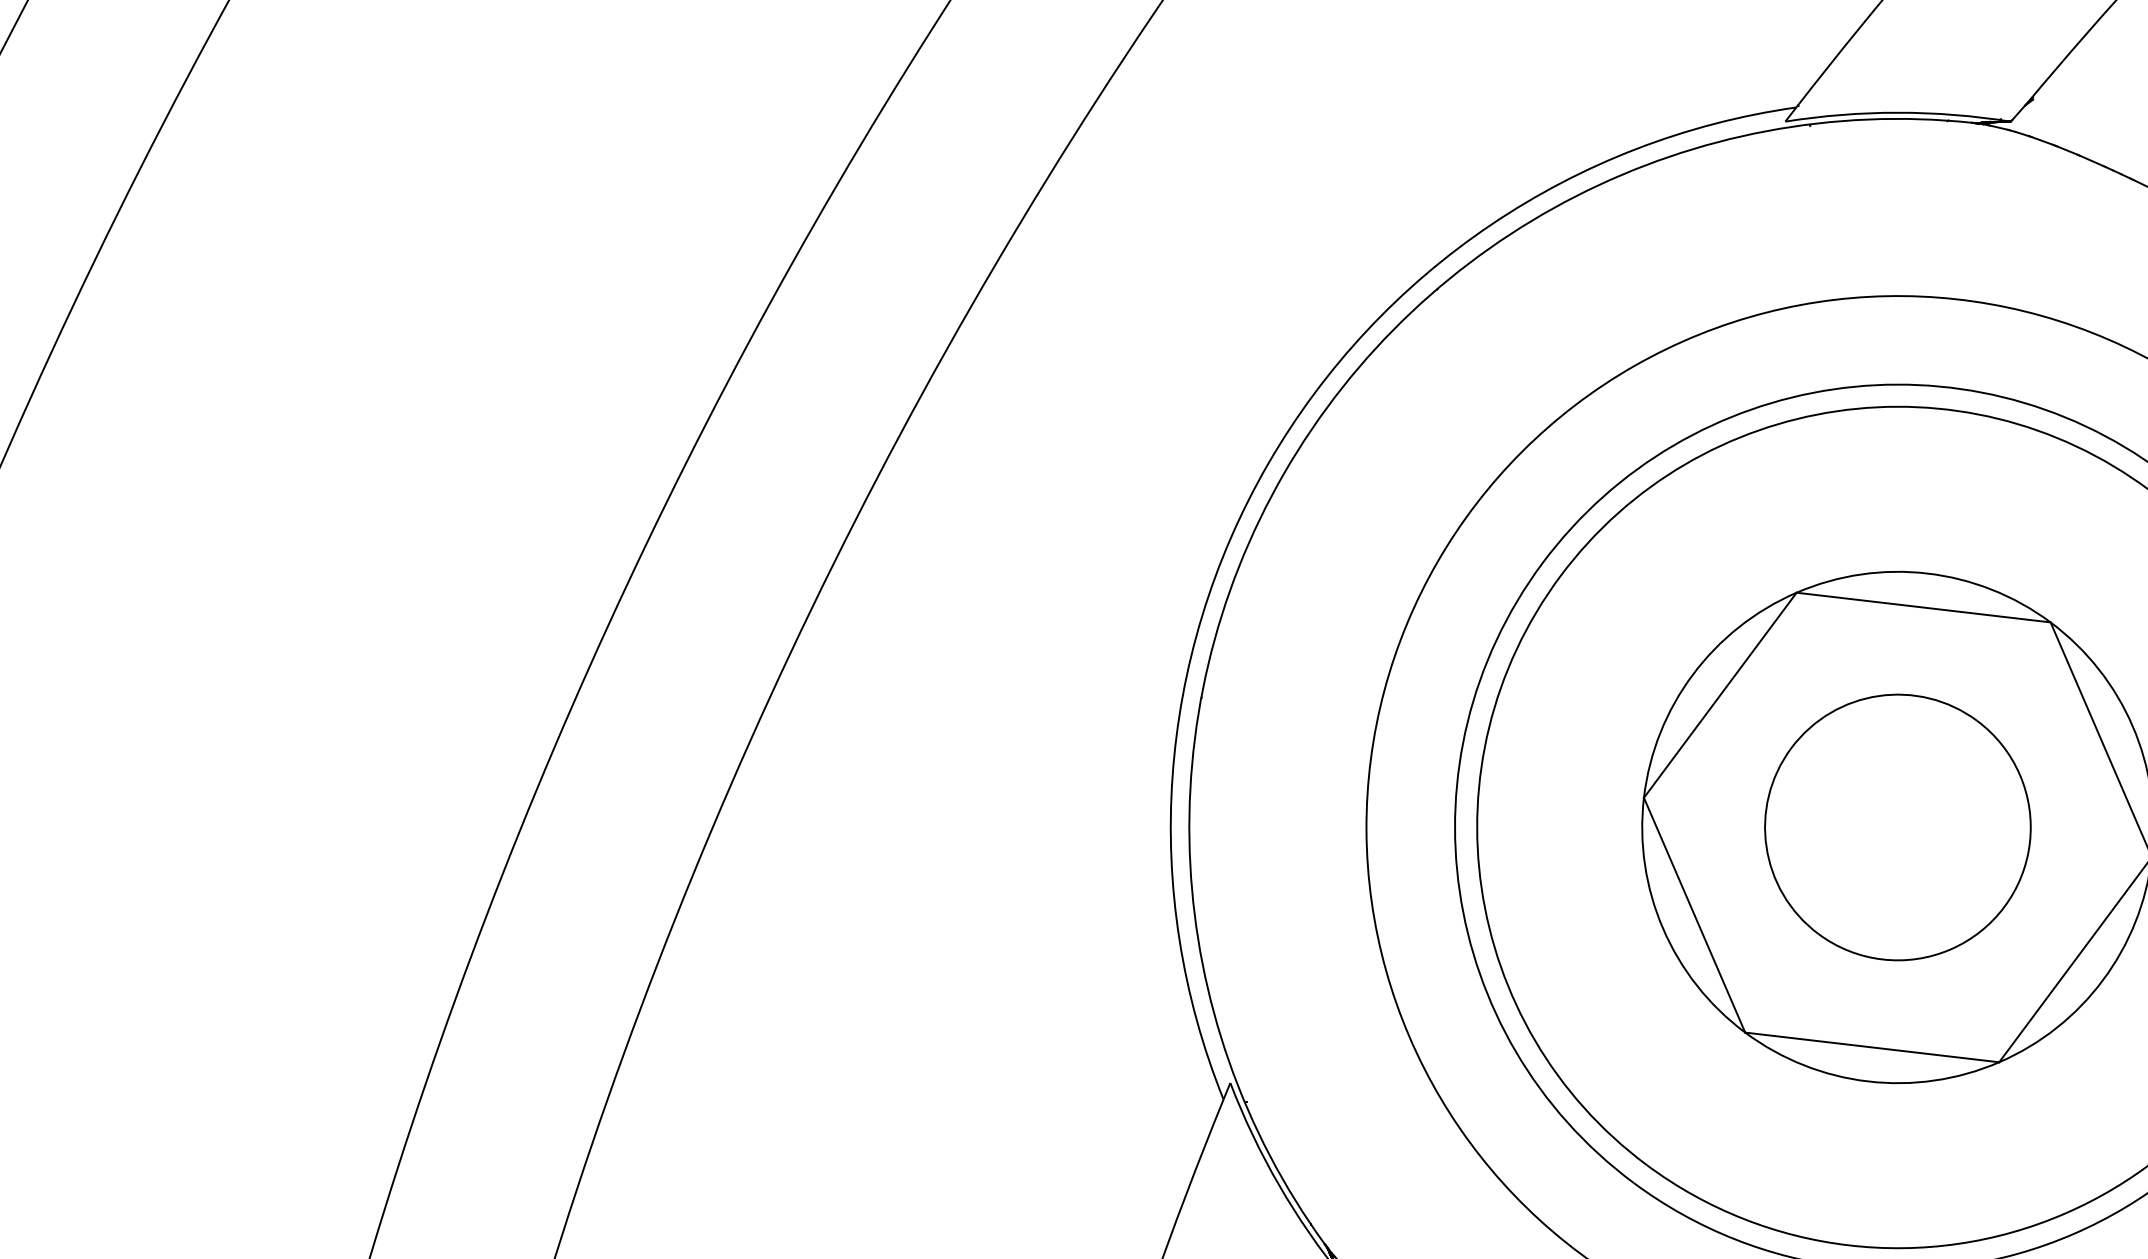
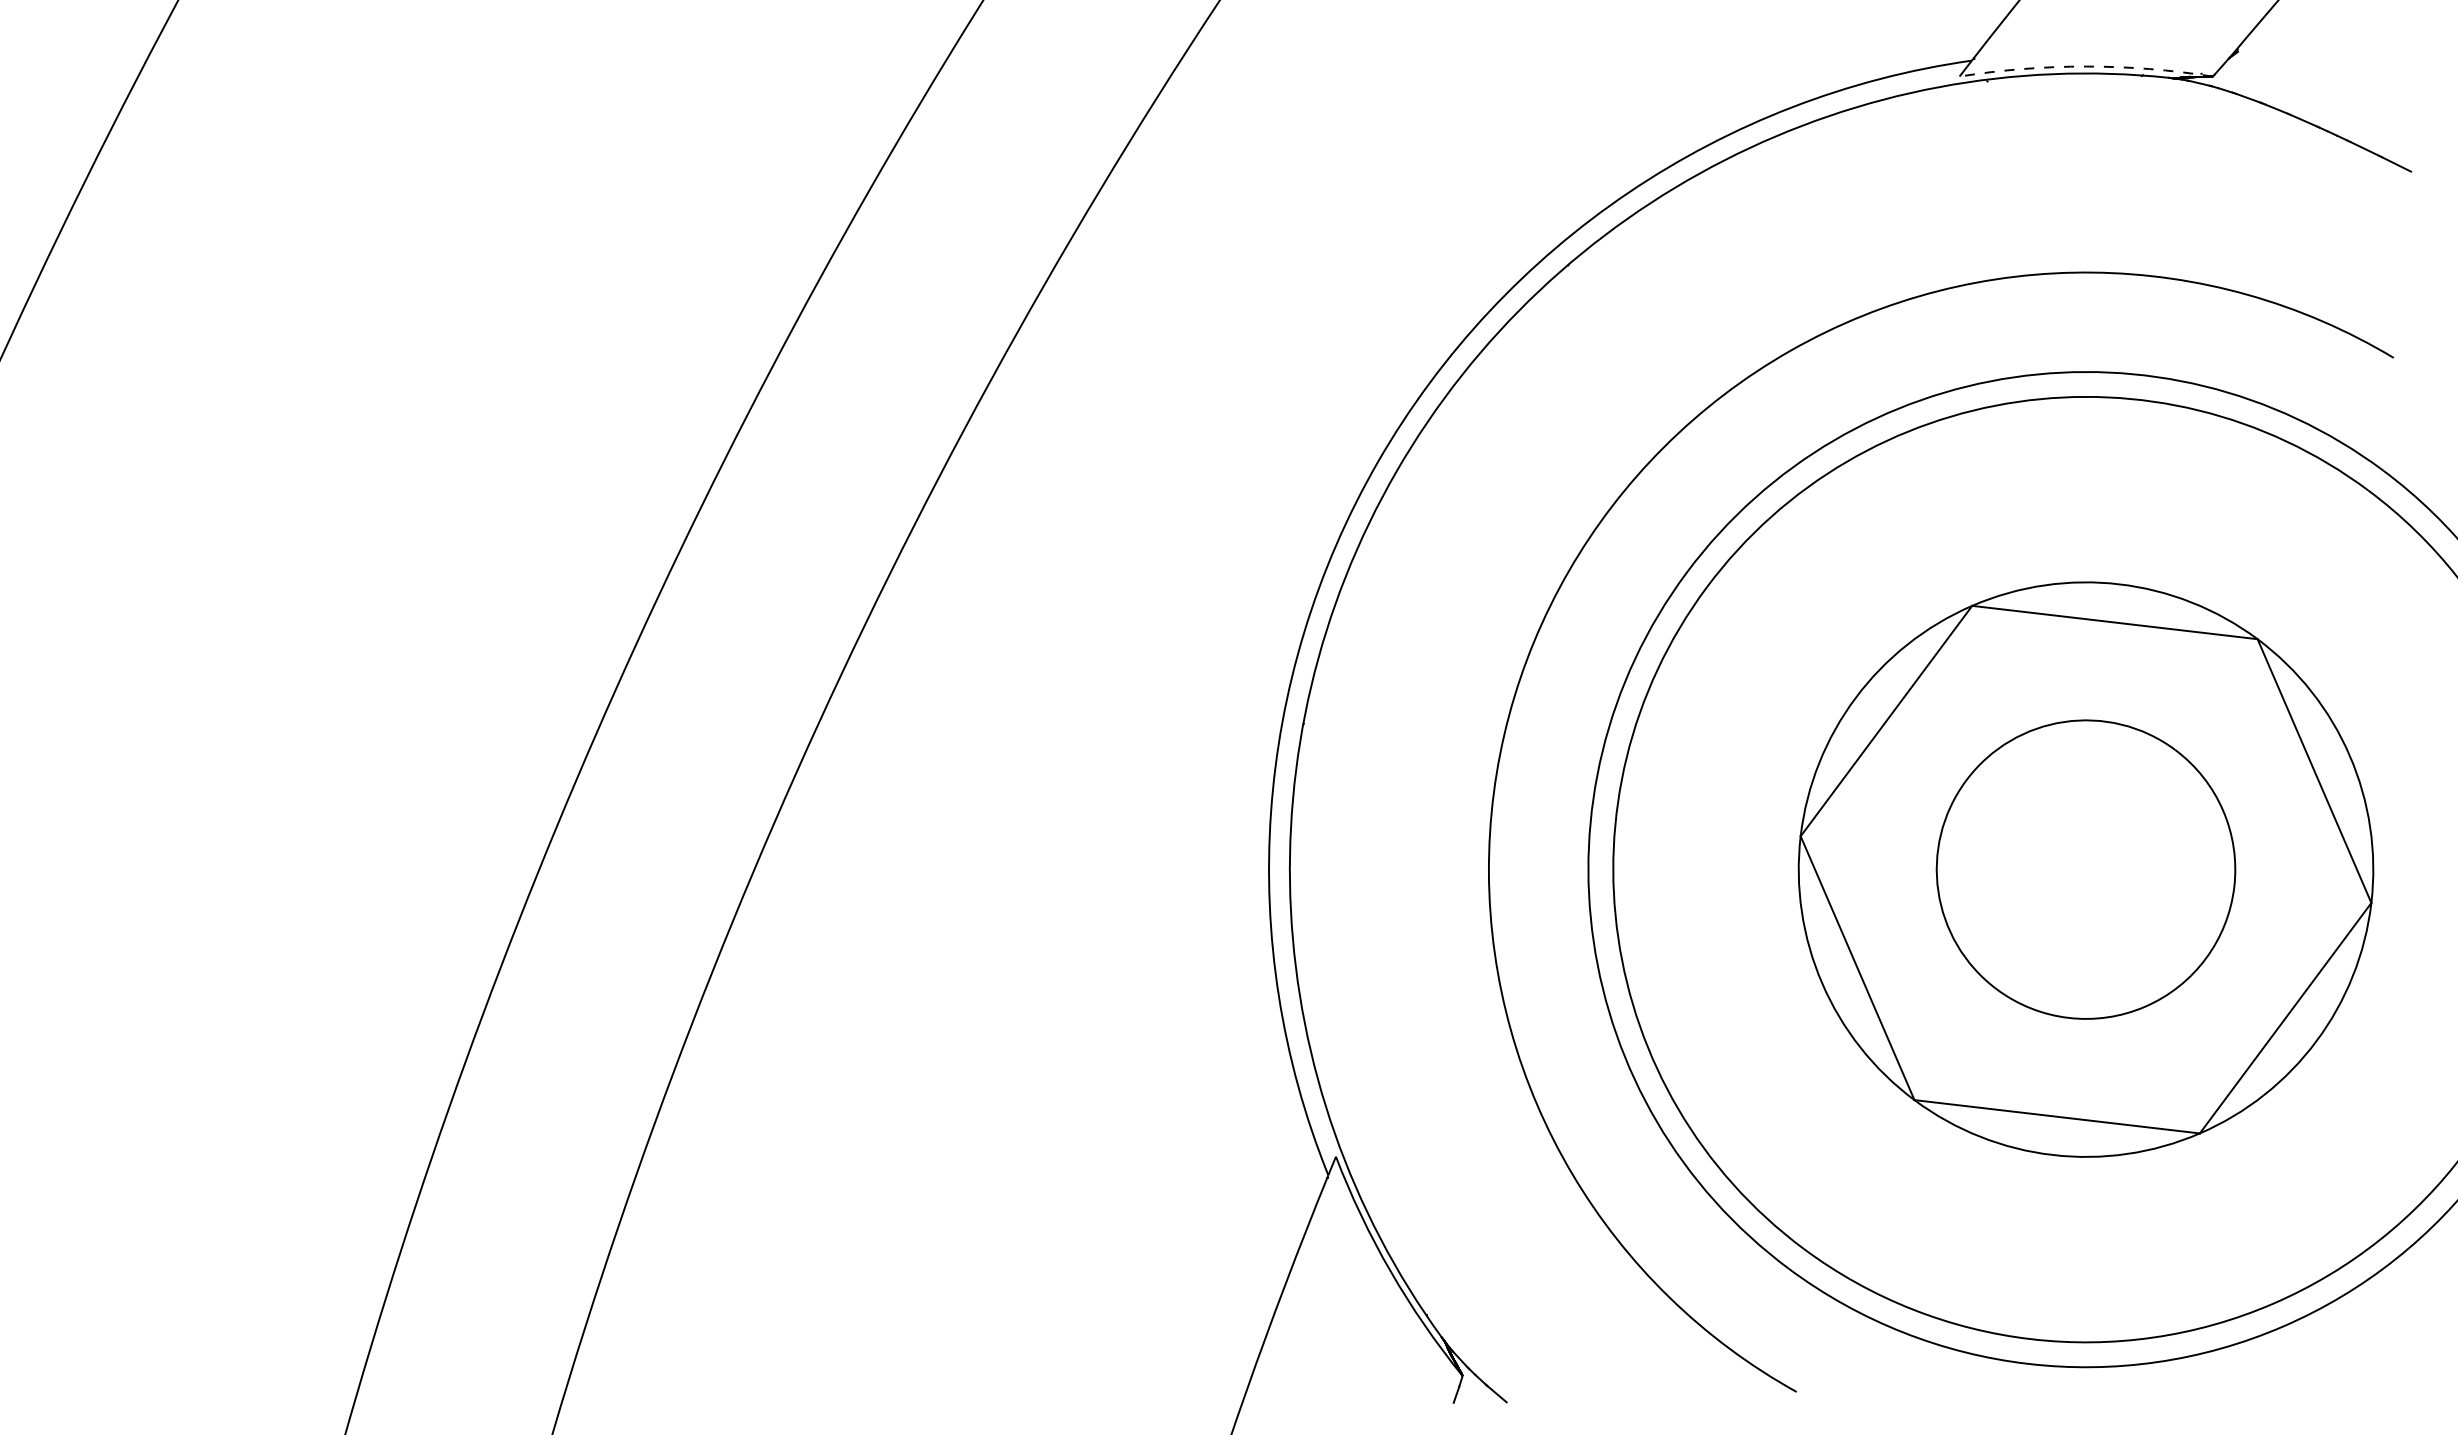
arc: (1898, 112) -> (2086, 66), solid -> dashed

